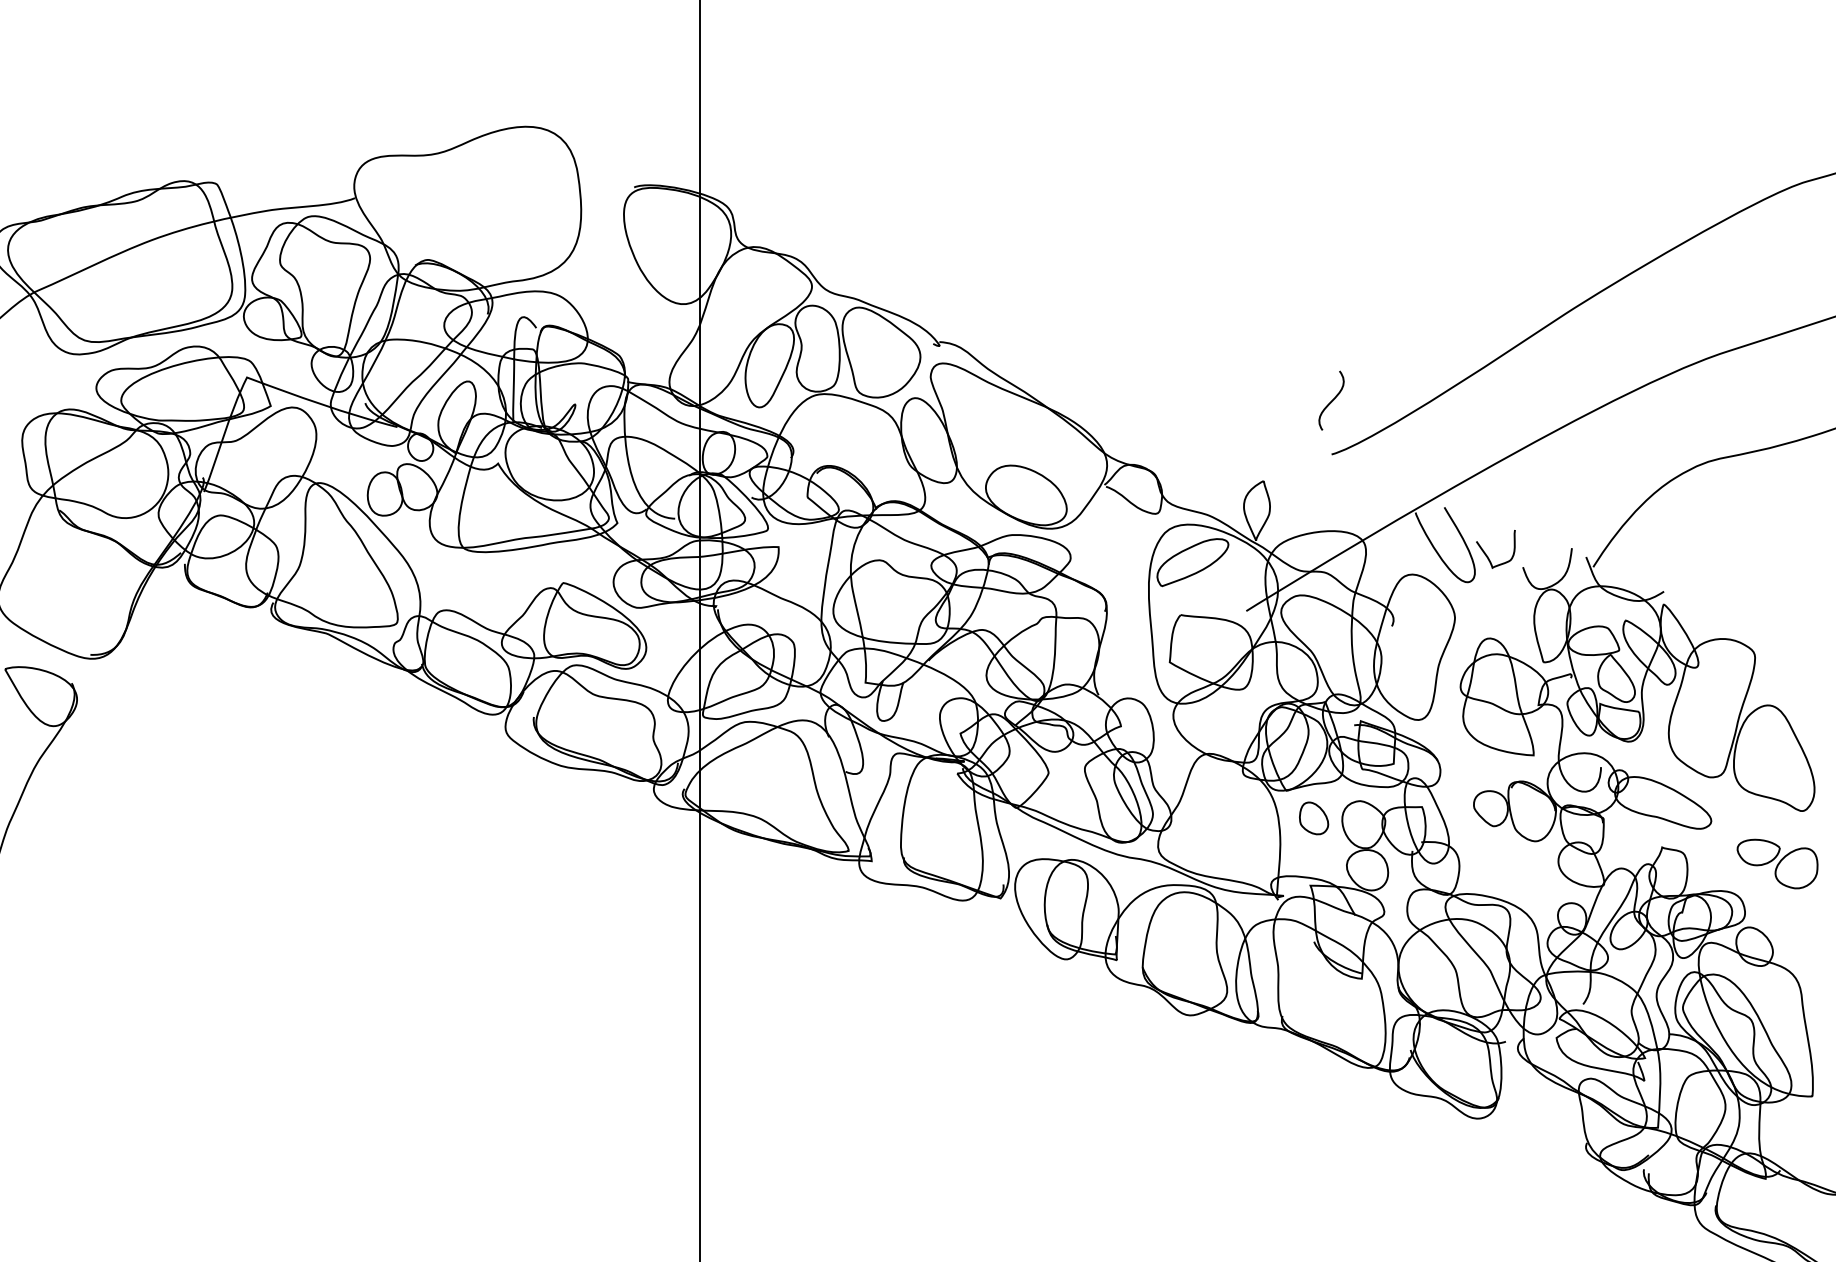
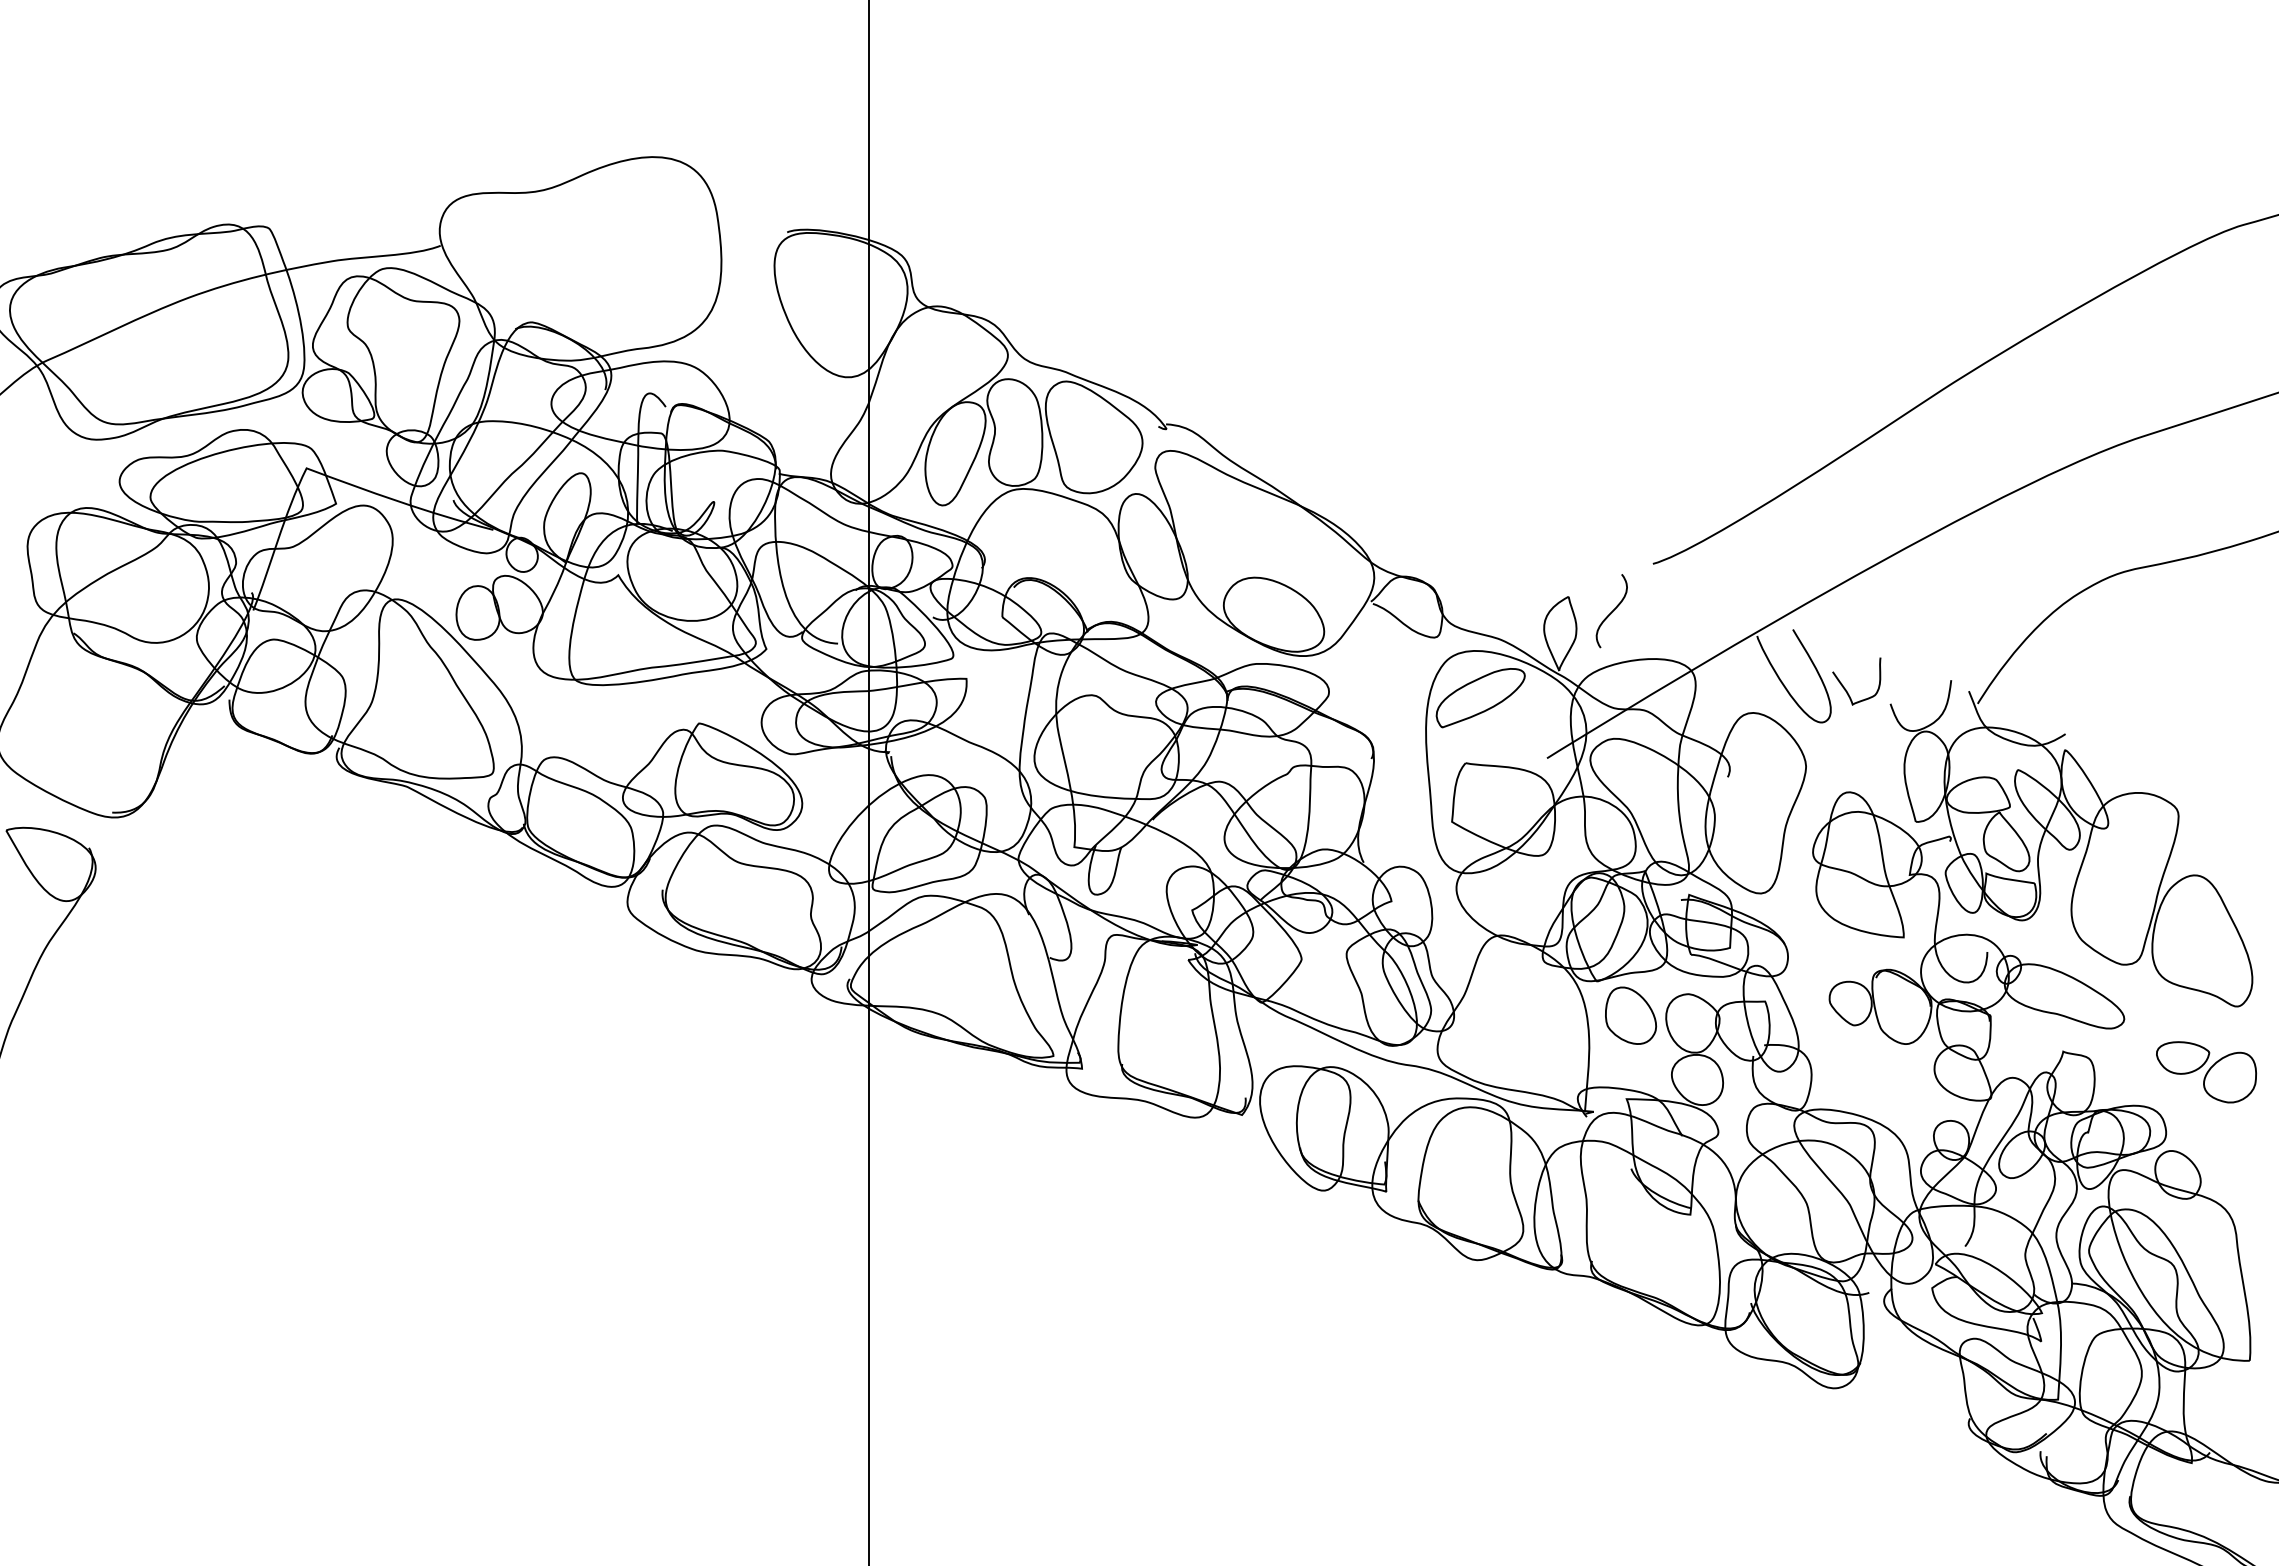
curve: (1331, 401) -> (1611, 611), moved
part: (1314, 818) -> (1631, 1015), size x1.43

